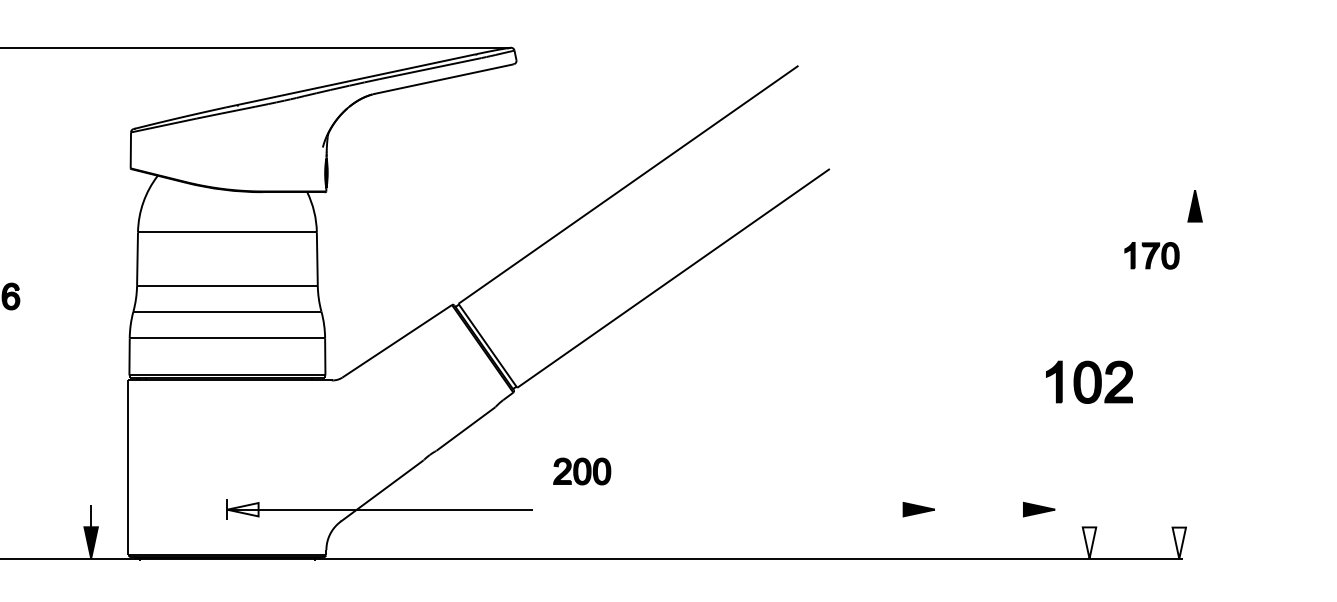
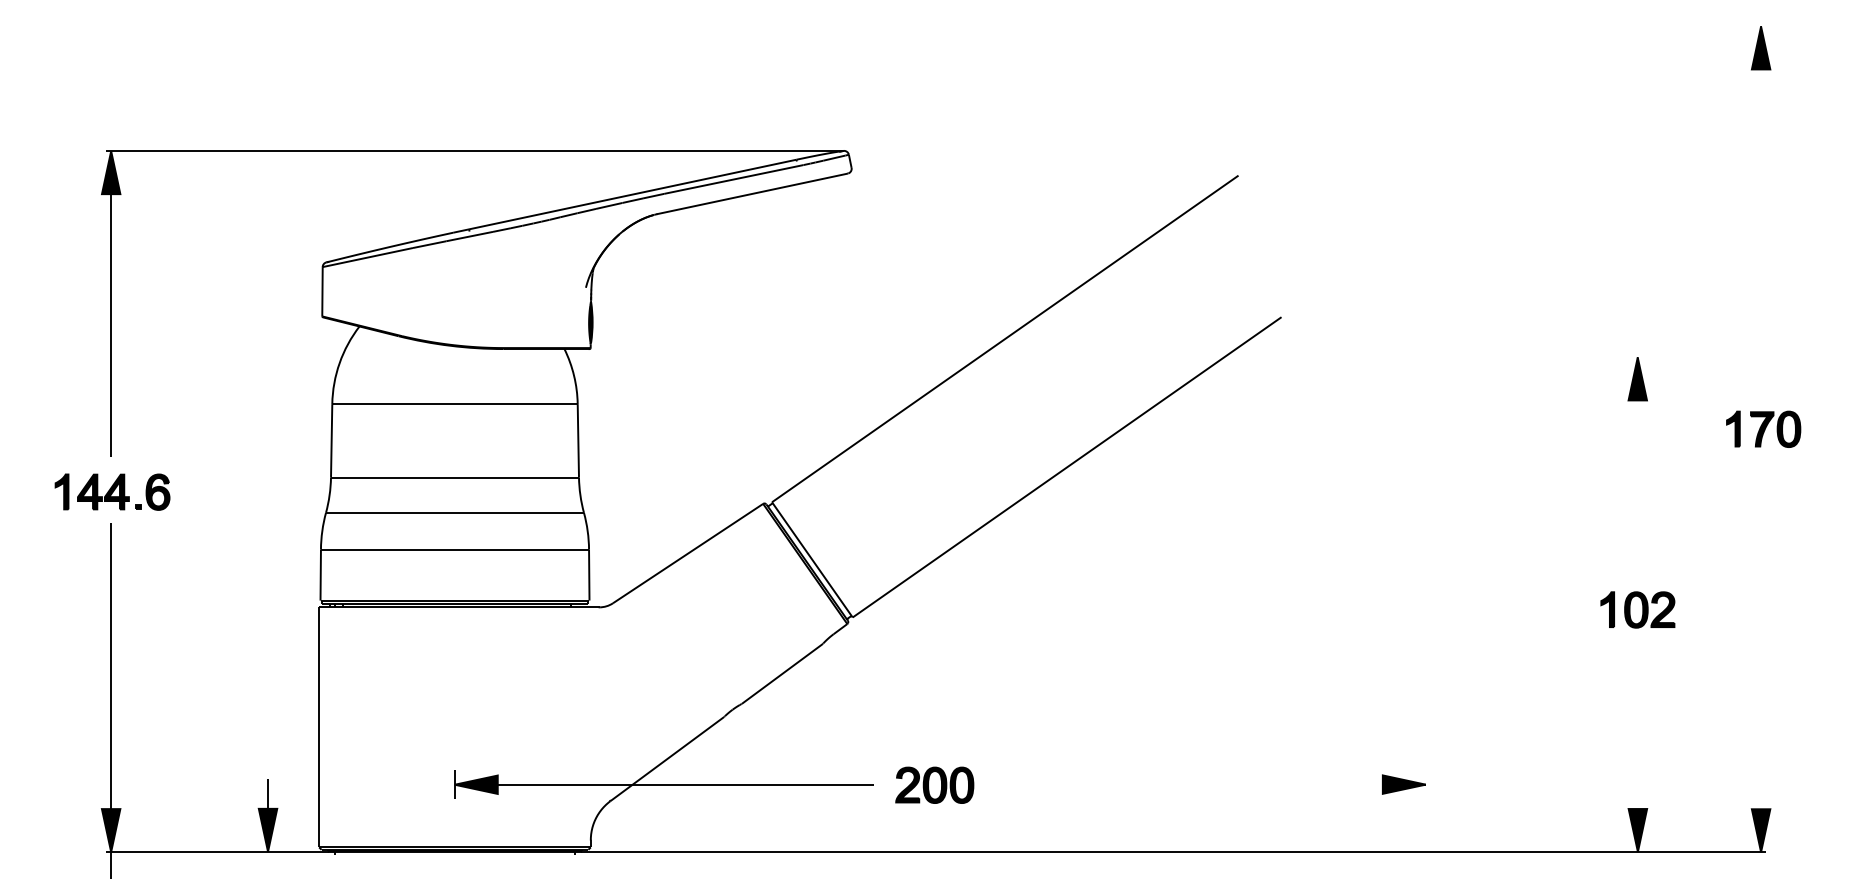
part: (1194, 206) -> (1637, 379), moved
part: (1151, 255) -> (1763, 428), moved
part: (1089, 382) -> (1637, 609), size x0.62
part: (581, 470) -> (934, 784), moved
fill: (242, 509) -> (475, 784), added
part: (1038, 509) -> (1568, 784), removed
fill: (1089, 543) -> (1637, 830), added
fill: (1178, 543) -> (1760, 830), added

